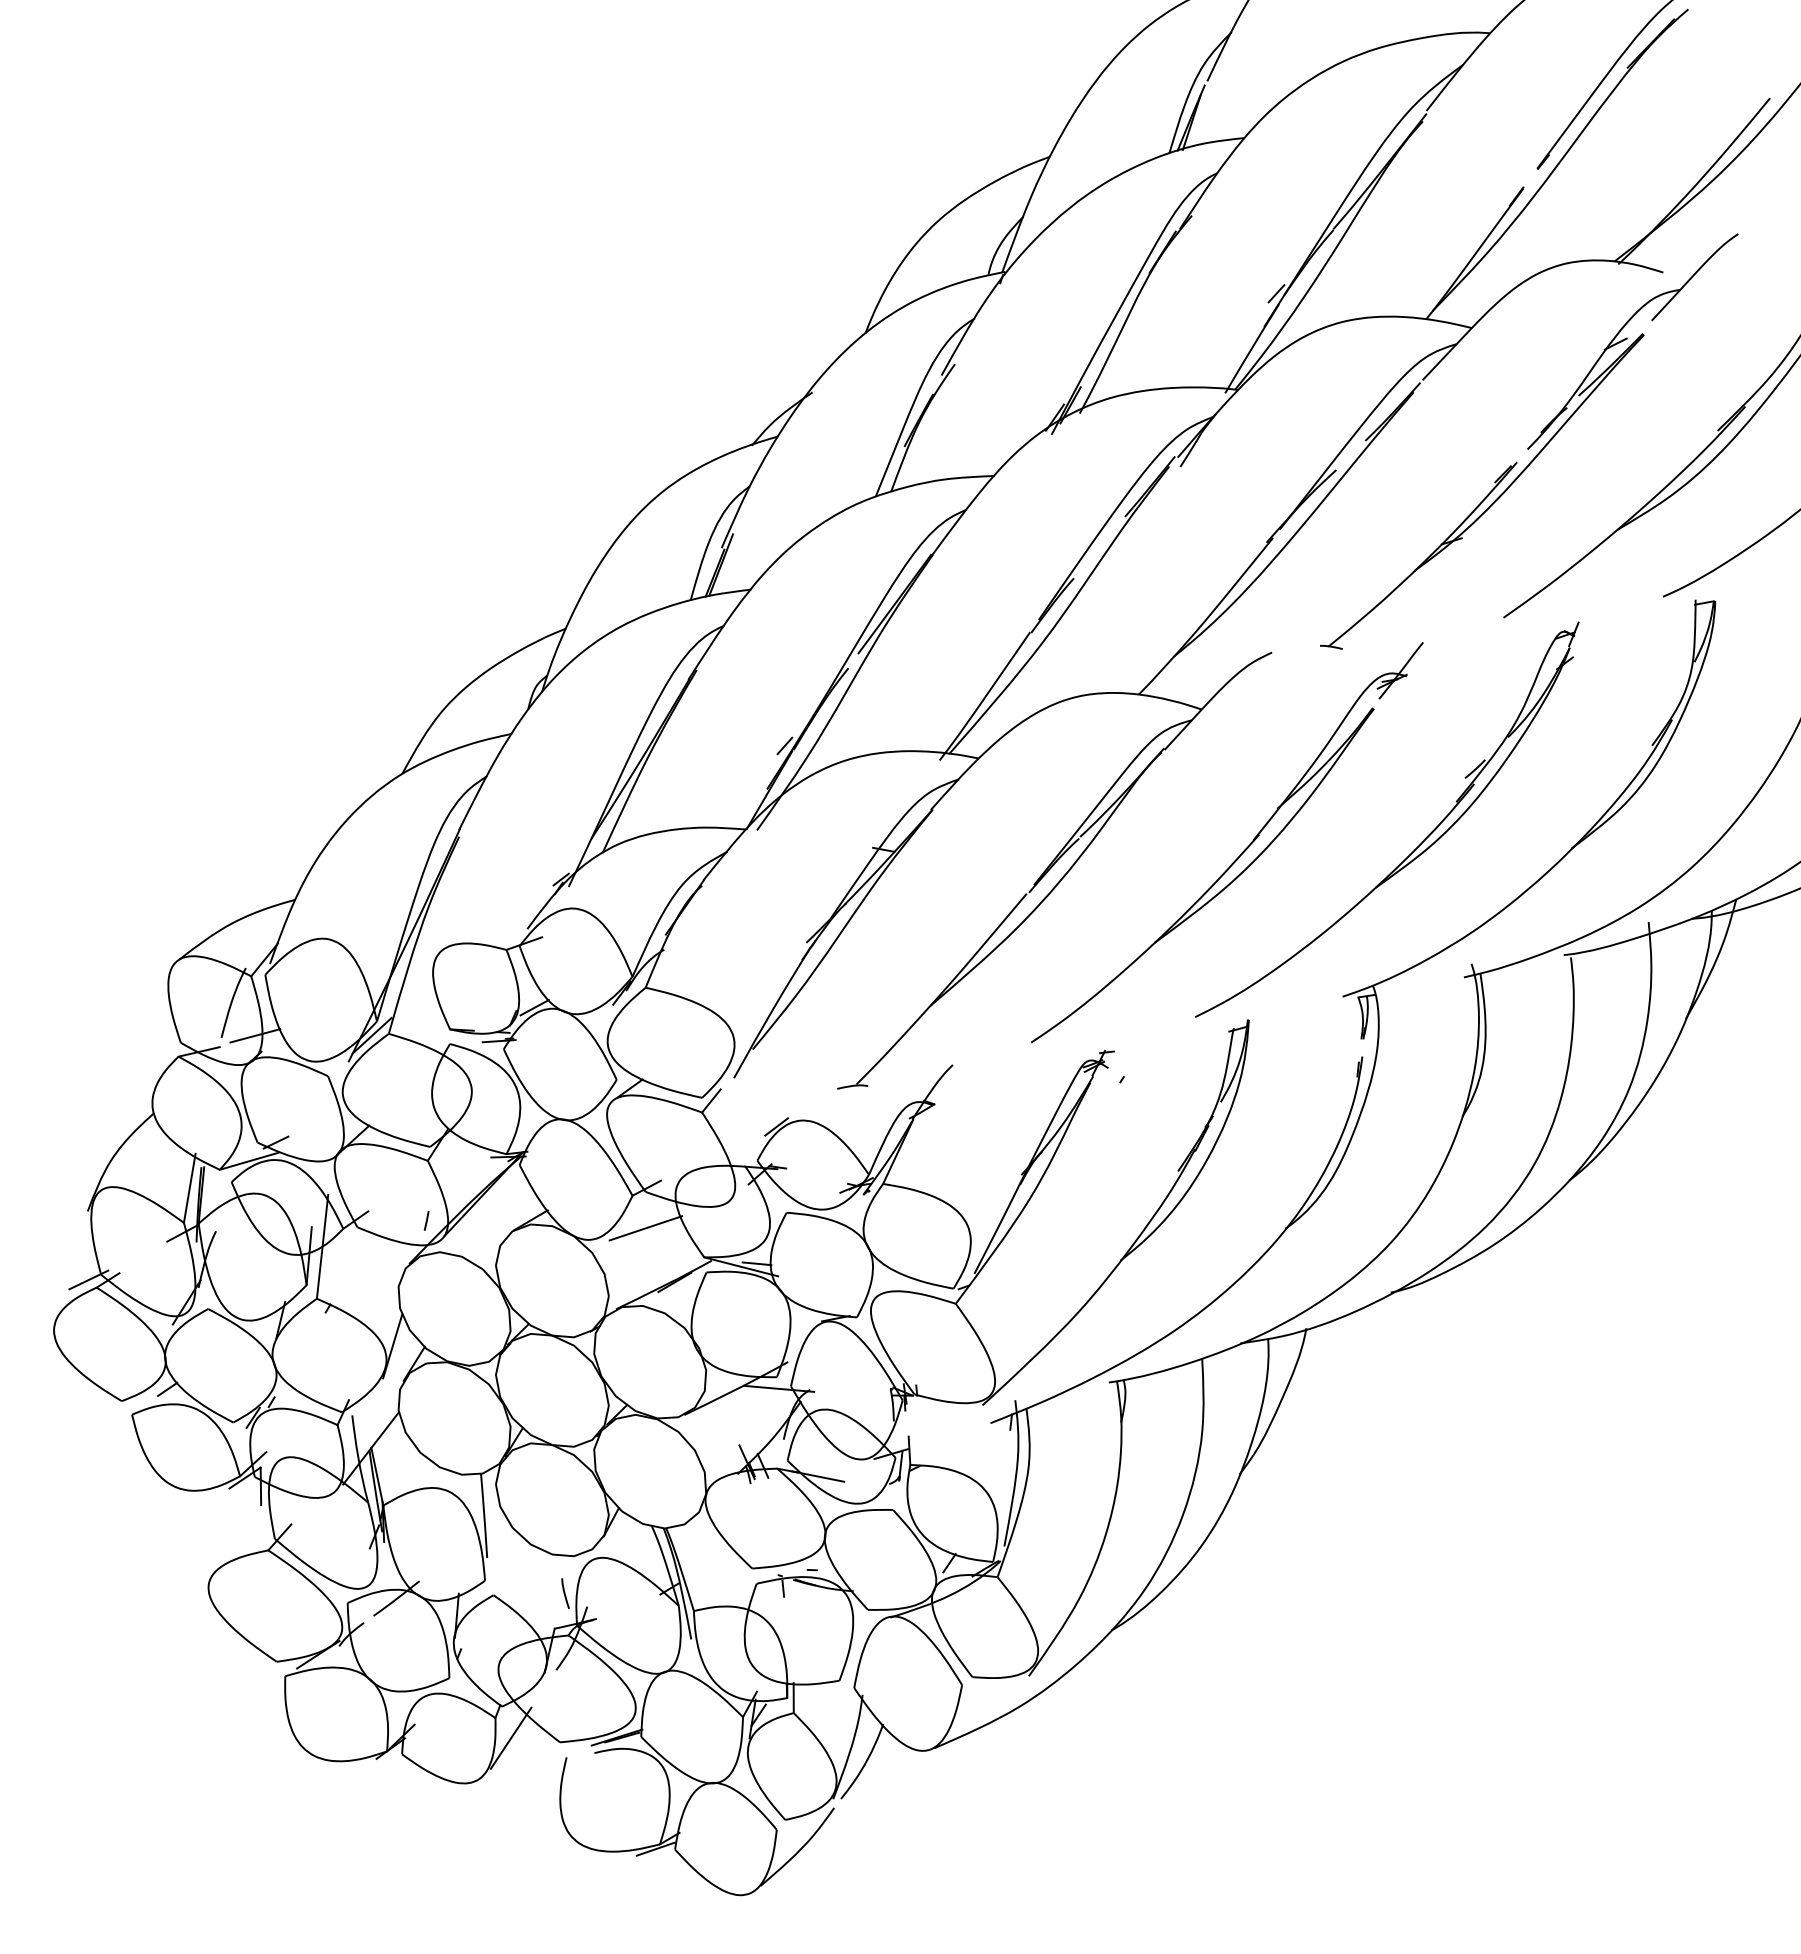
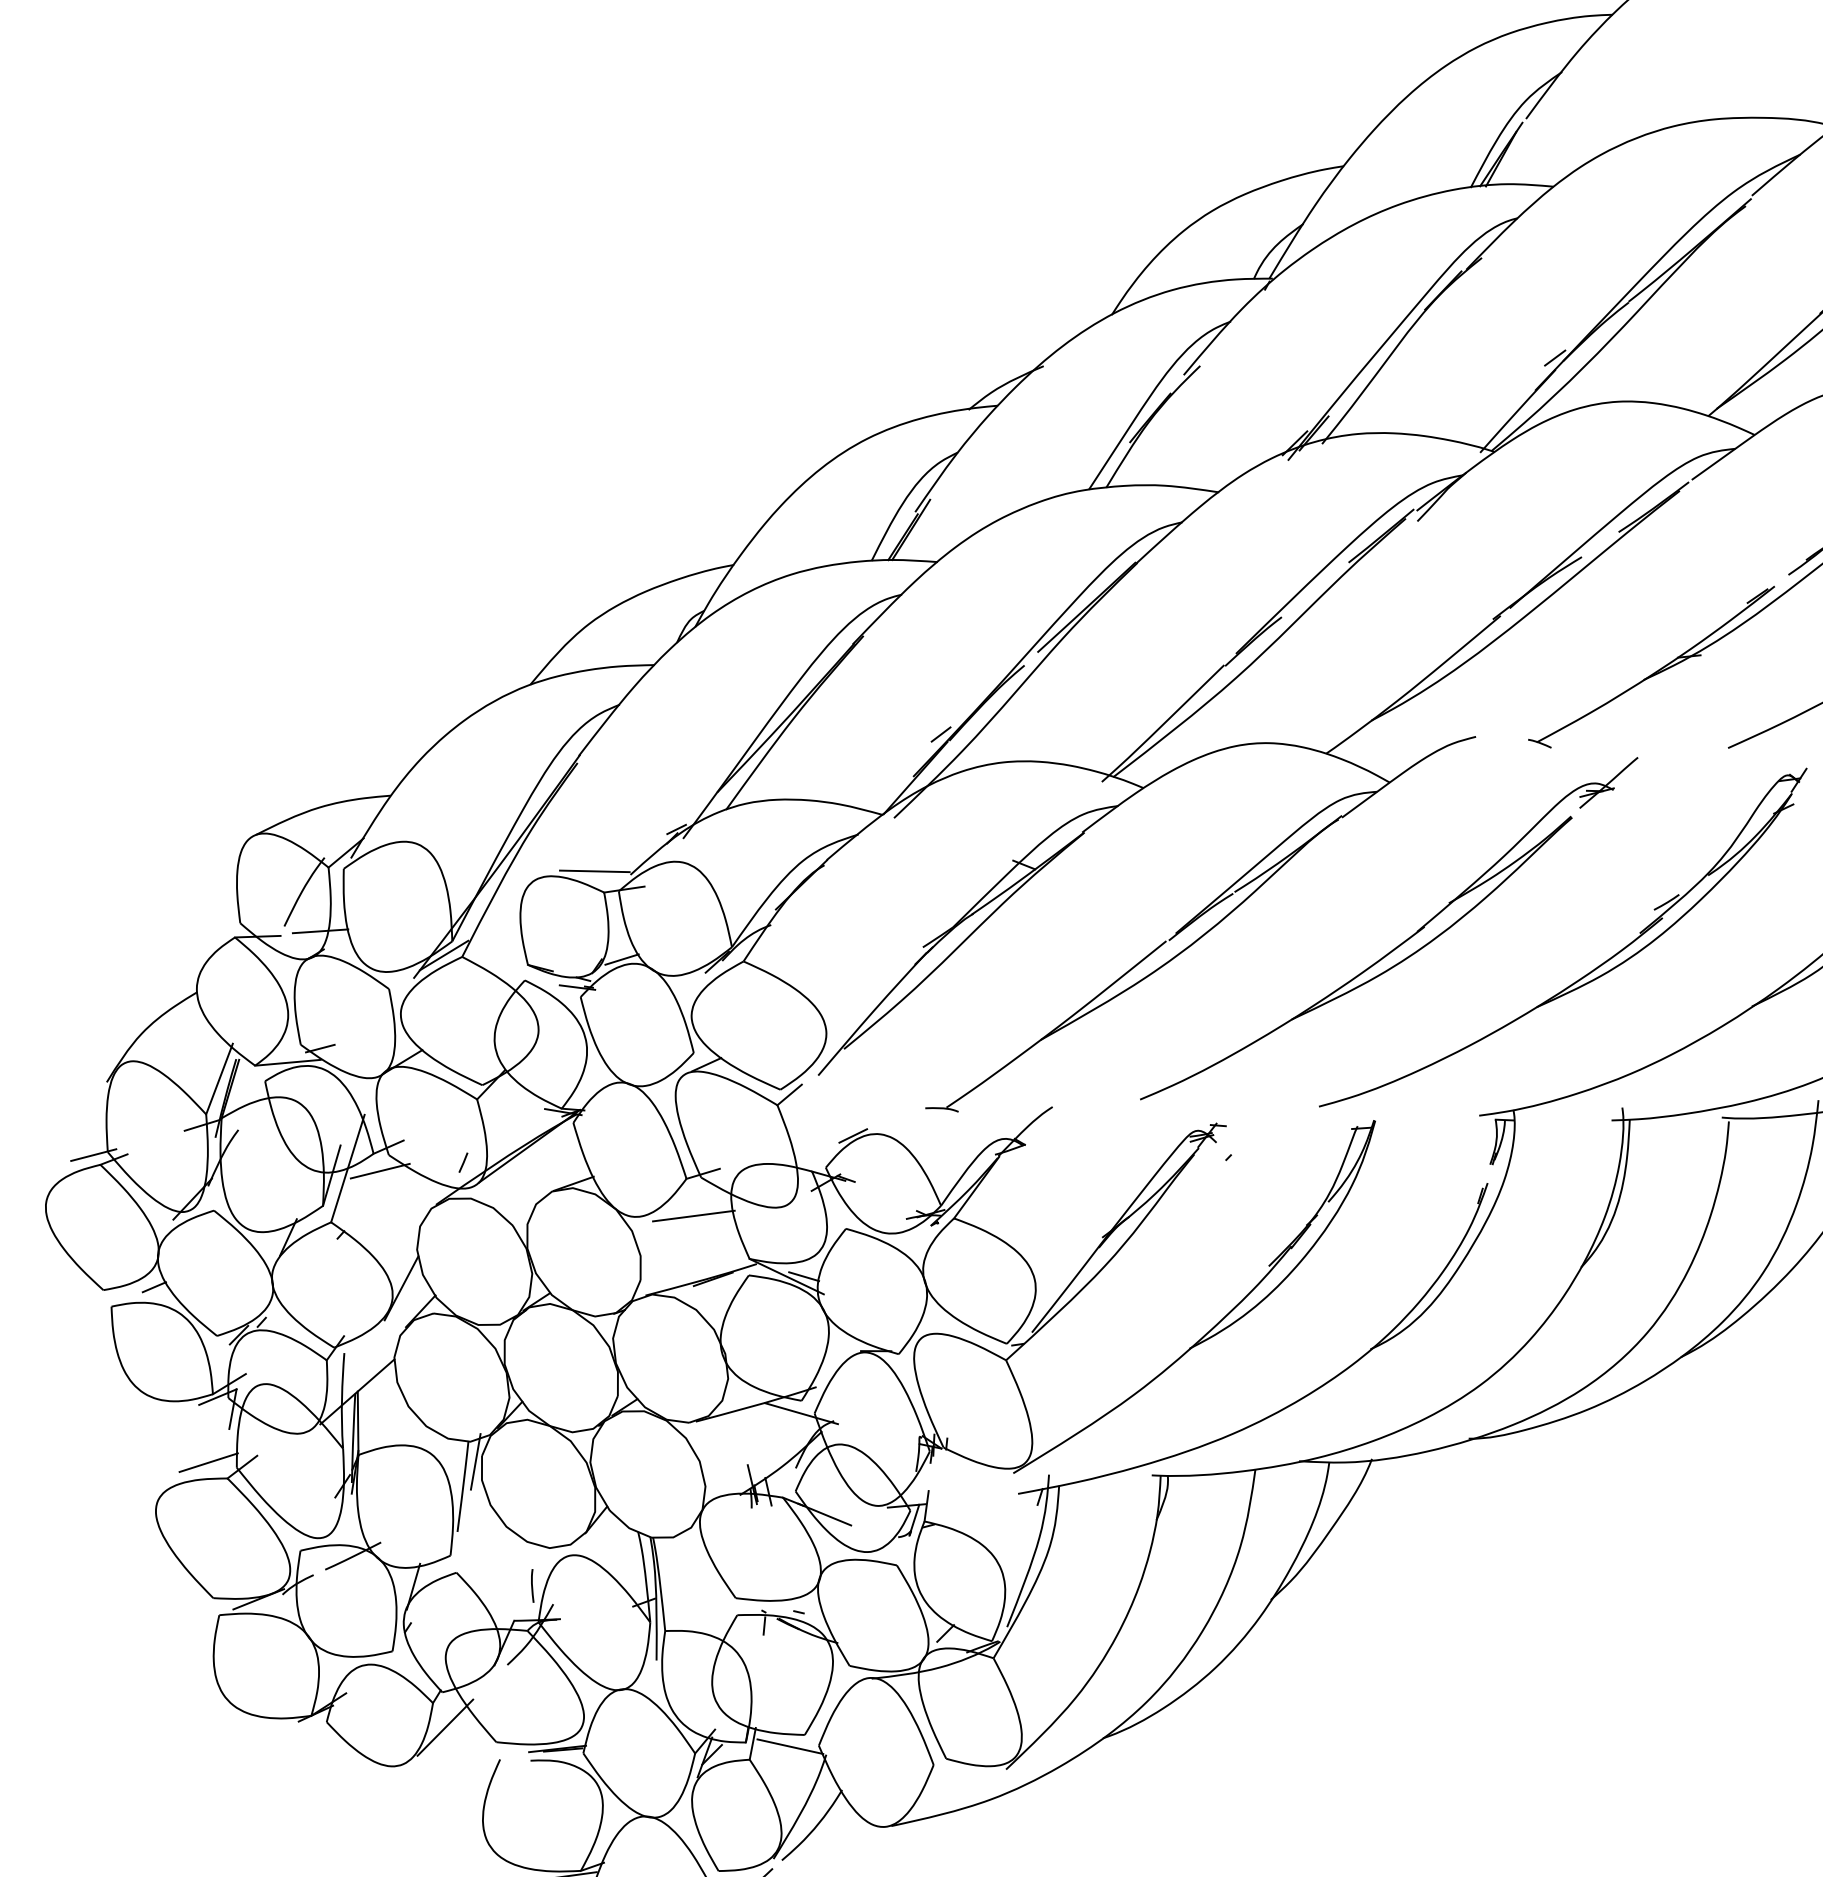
line: (494, 931) -> (595, 870), added
line: (352, 1243) -> (380, 1171), added
line: (490, 1490) -> (475, 1461), added
line: (248, 1539) -> (208, 1462), added
line: (828, 1693) -> (790, 1746), added

